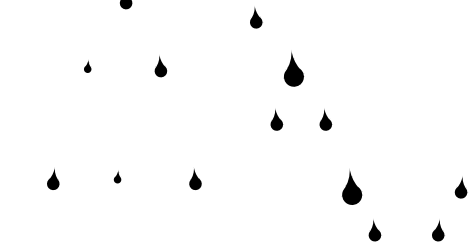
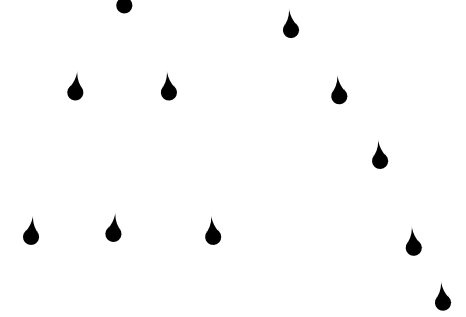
part: (87, 66) -> (74, 86), size x1.67
part: (293, 69) -> (338, 90), size x0.62
part: (276, 119) -> (316, 154), removed
part: (117, 176) -> (113, 227), size x1.67
part: (351, 187) -> (412, 241), size x0.62

